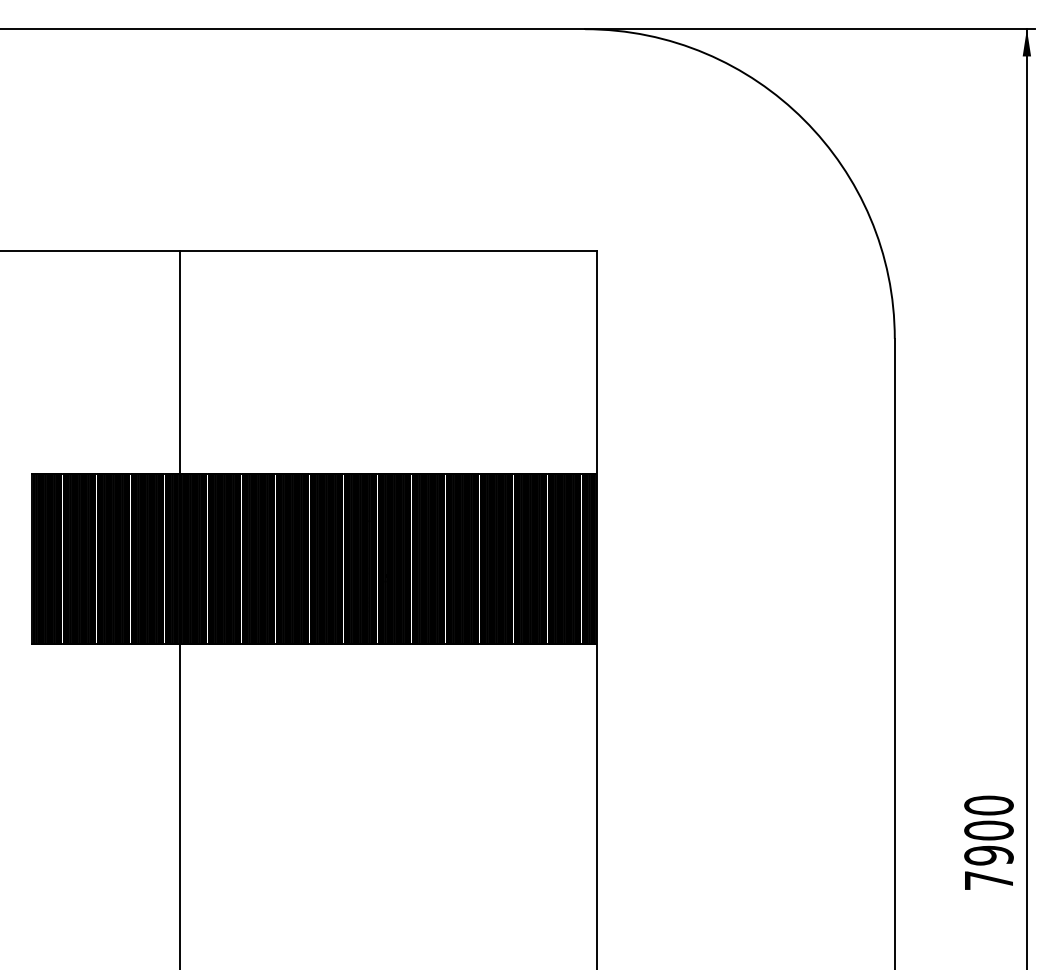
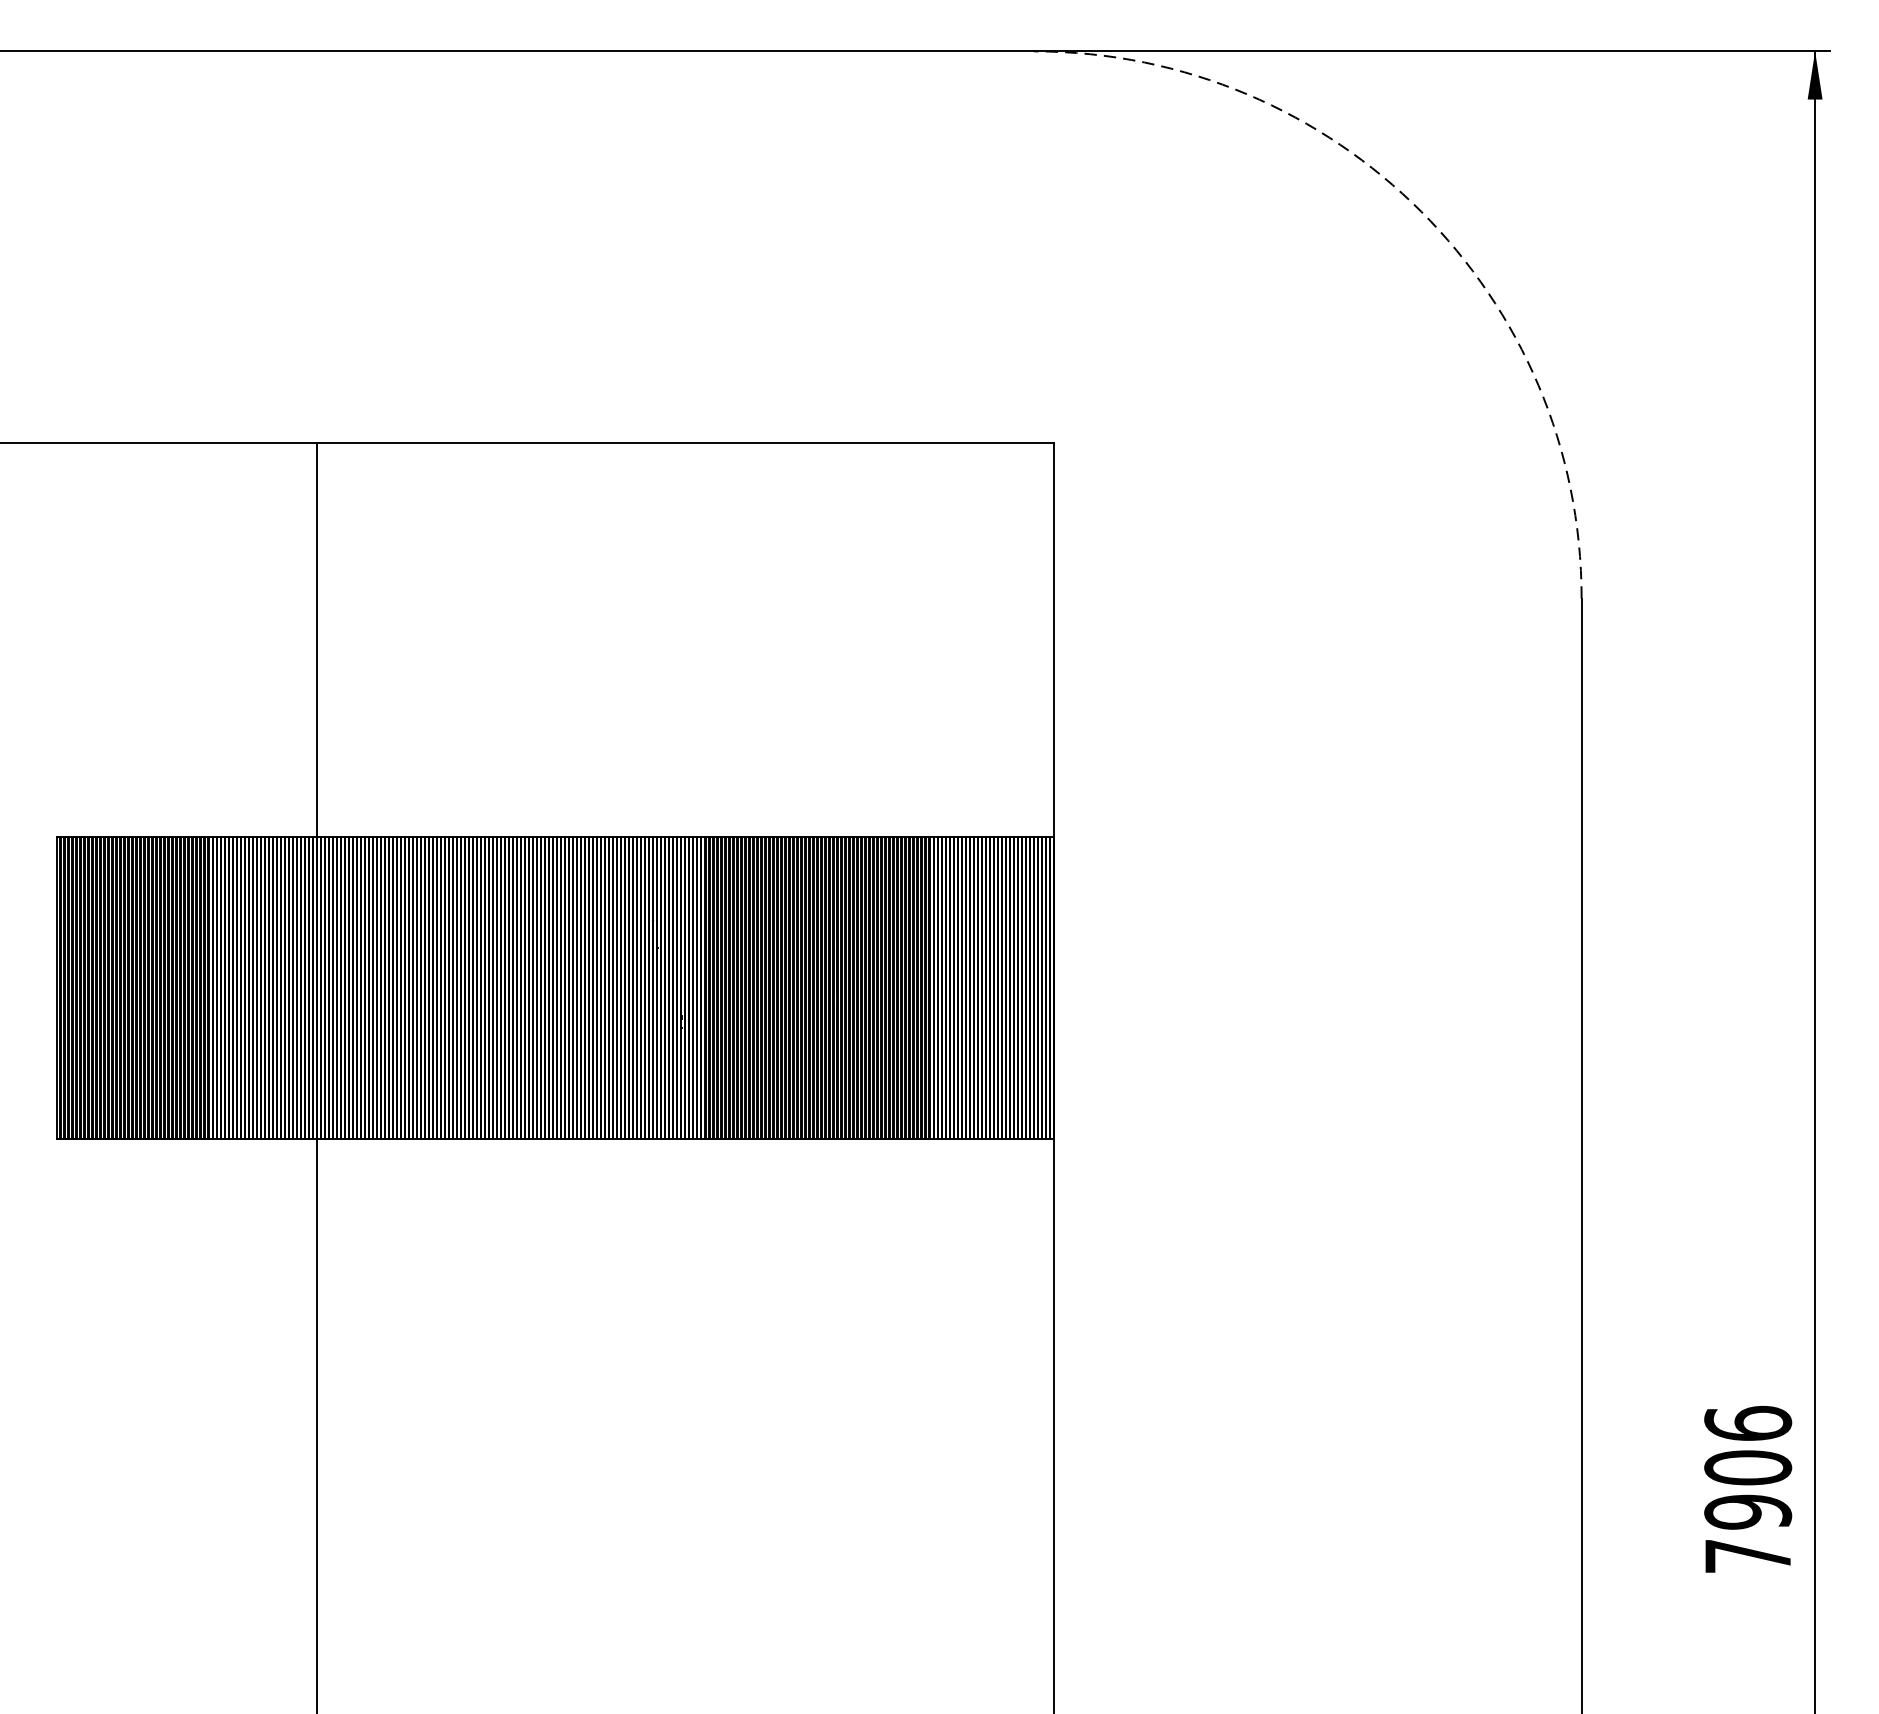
arc: (804, 119) -> (1422, 210), solid -> dashed
text: (988, 805) -> (1747, 1423), 7900 -> 7906

